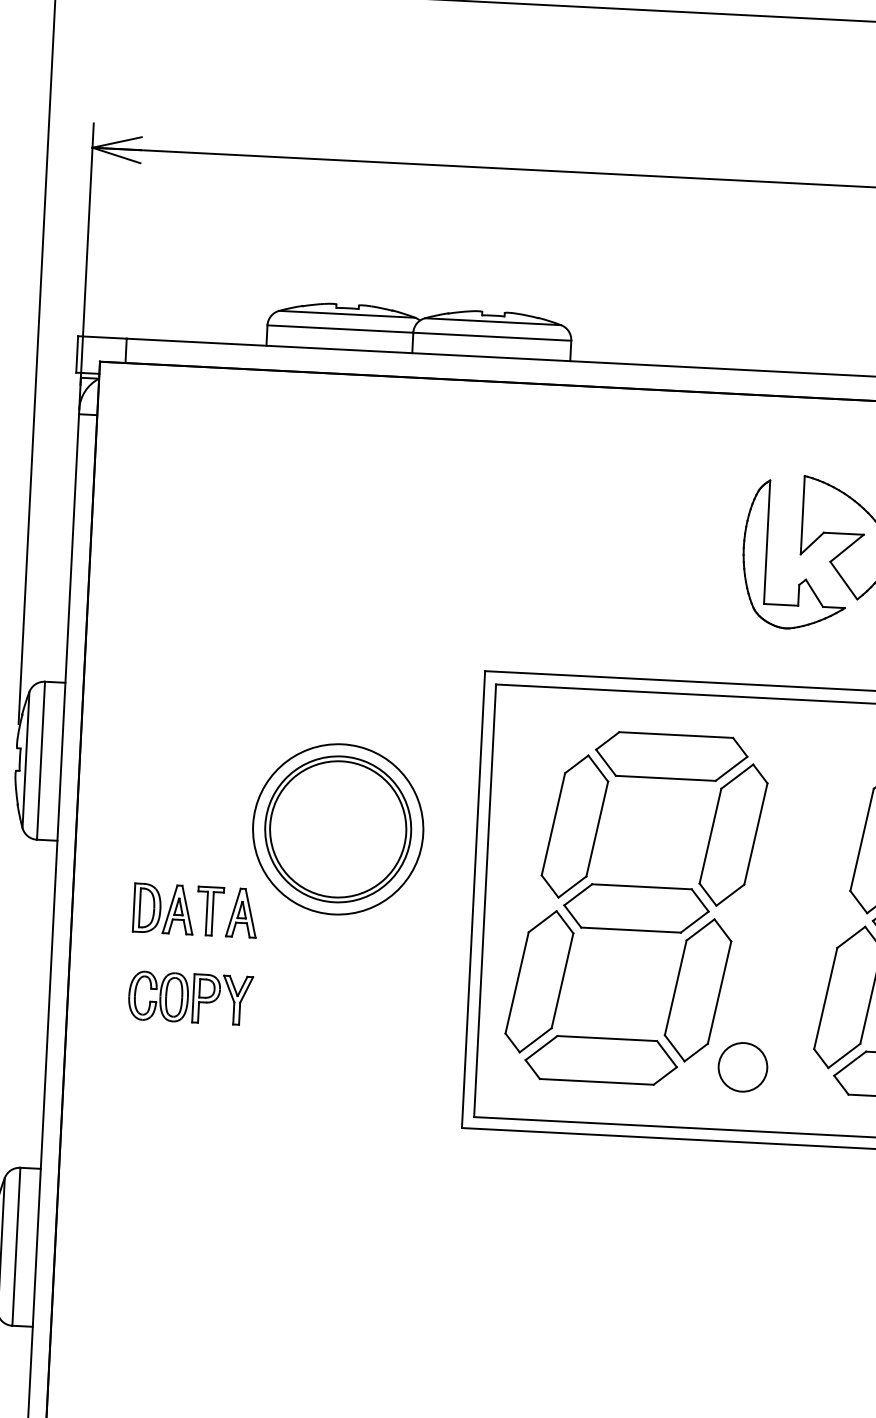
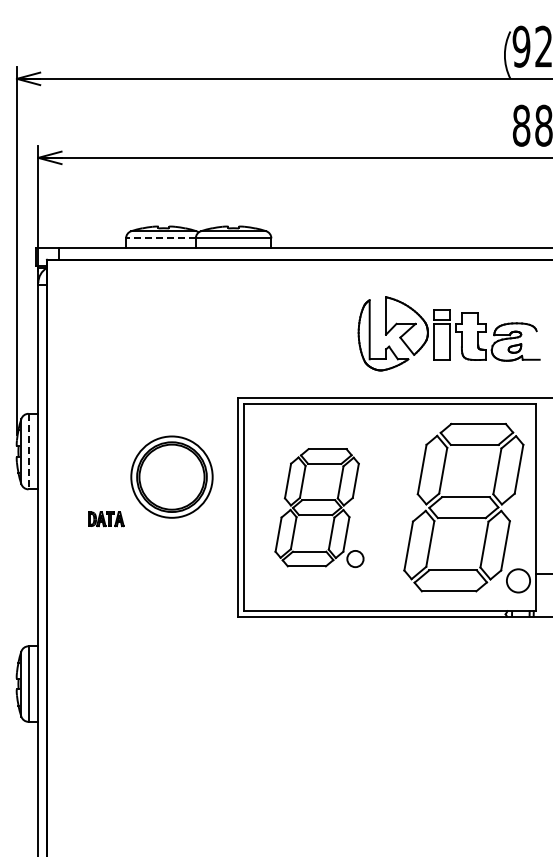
line: (339, 329) -> (160, 238), solid -> dashed
line: (40, 760) -> (28, 451), solid -> dashed
part: (196, 908) -> (106, 518), size x0.6
part: (643, 908) -> (319, 507), size x0.7
part: (190, 996) -> (105, 560), removed

